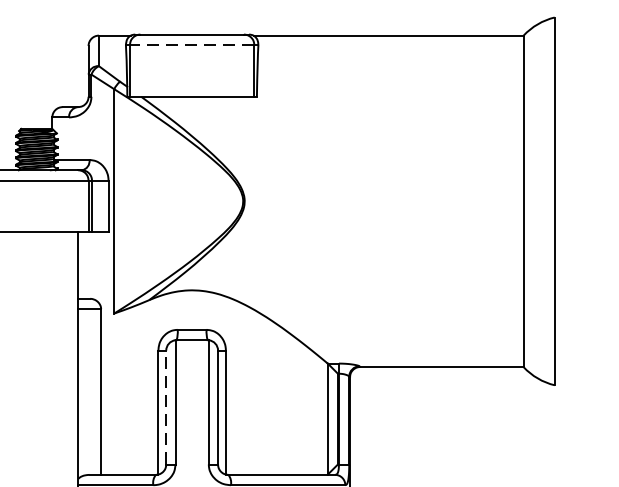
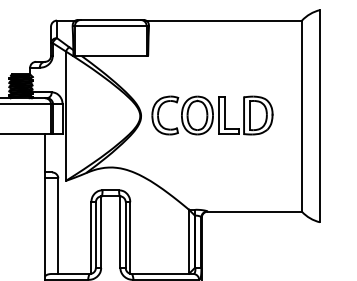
line: (191, 44) -> (110, 25), dashed -> solid
part: (368, 200) -> (212, 115), added
line: (165, 408) -> (95, 235), dashed -> solid

